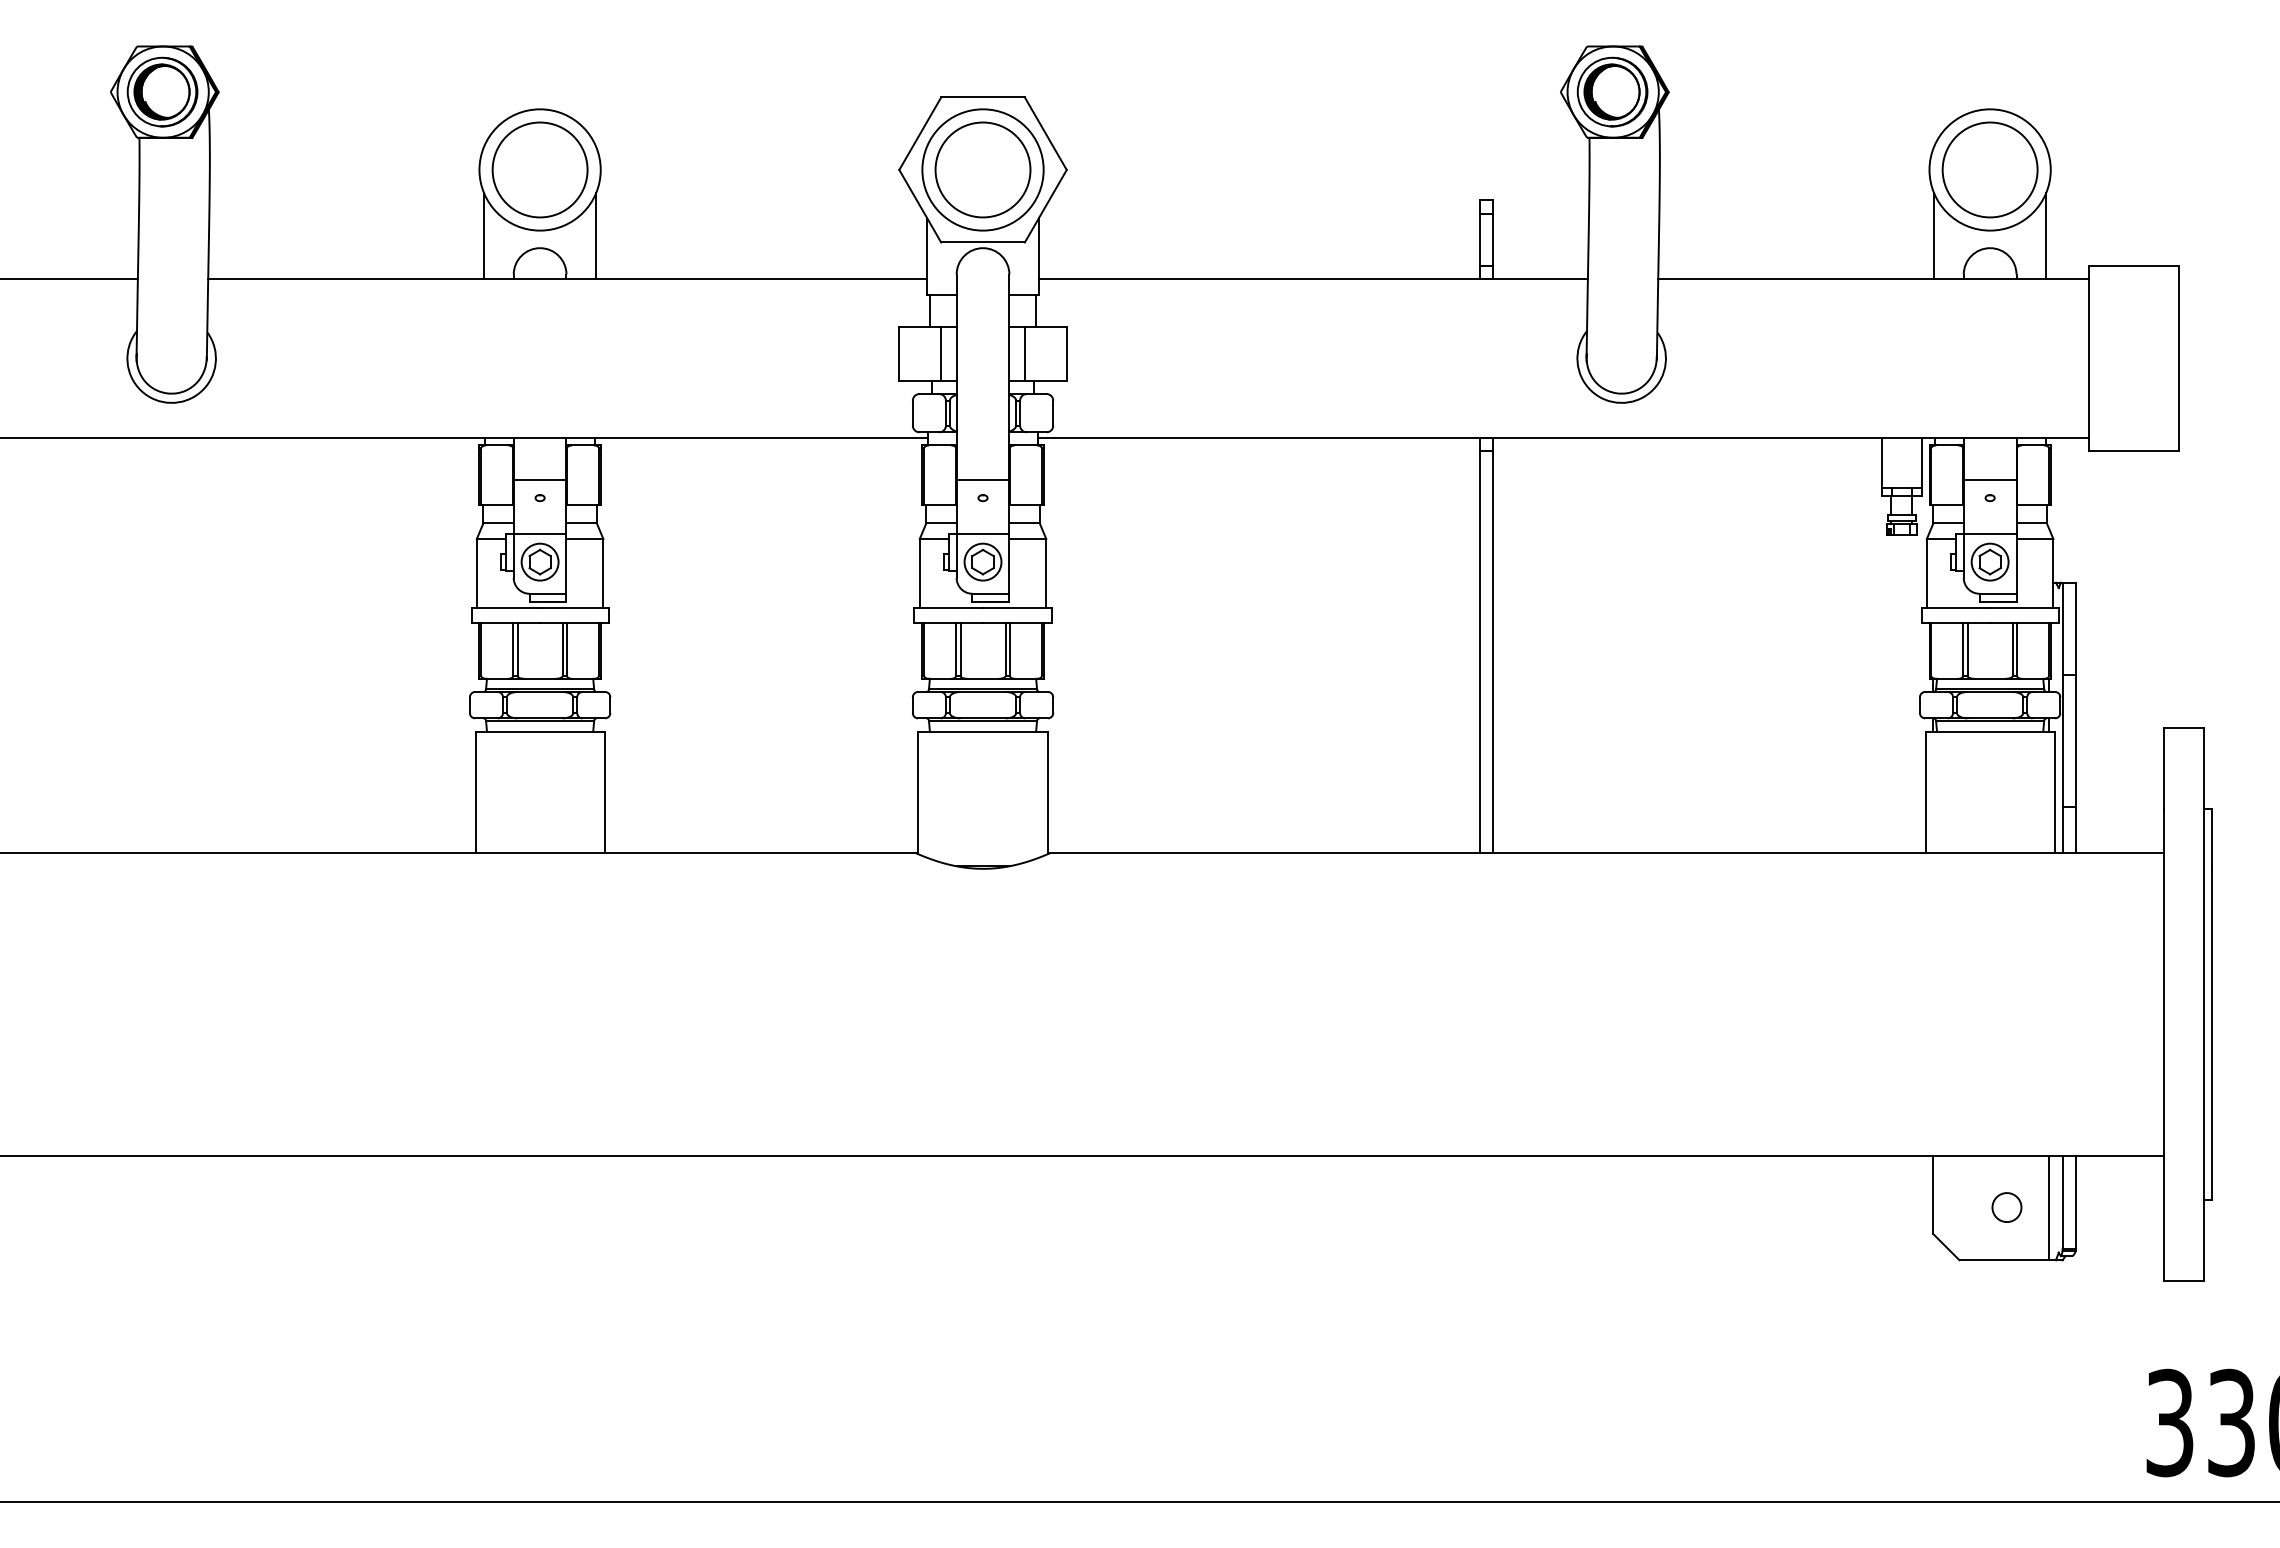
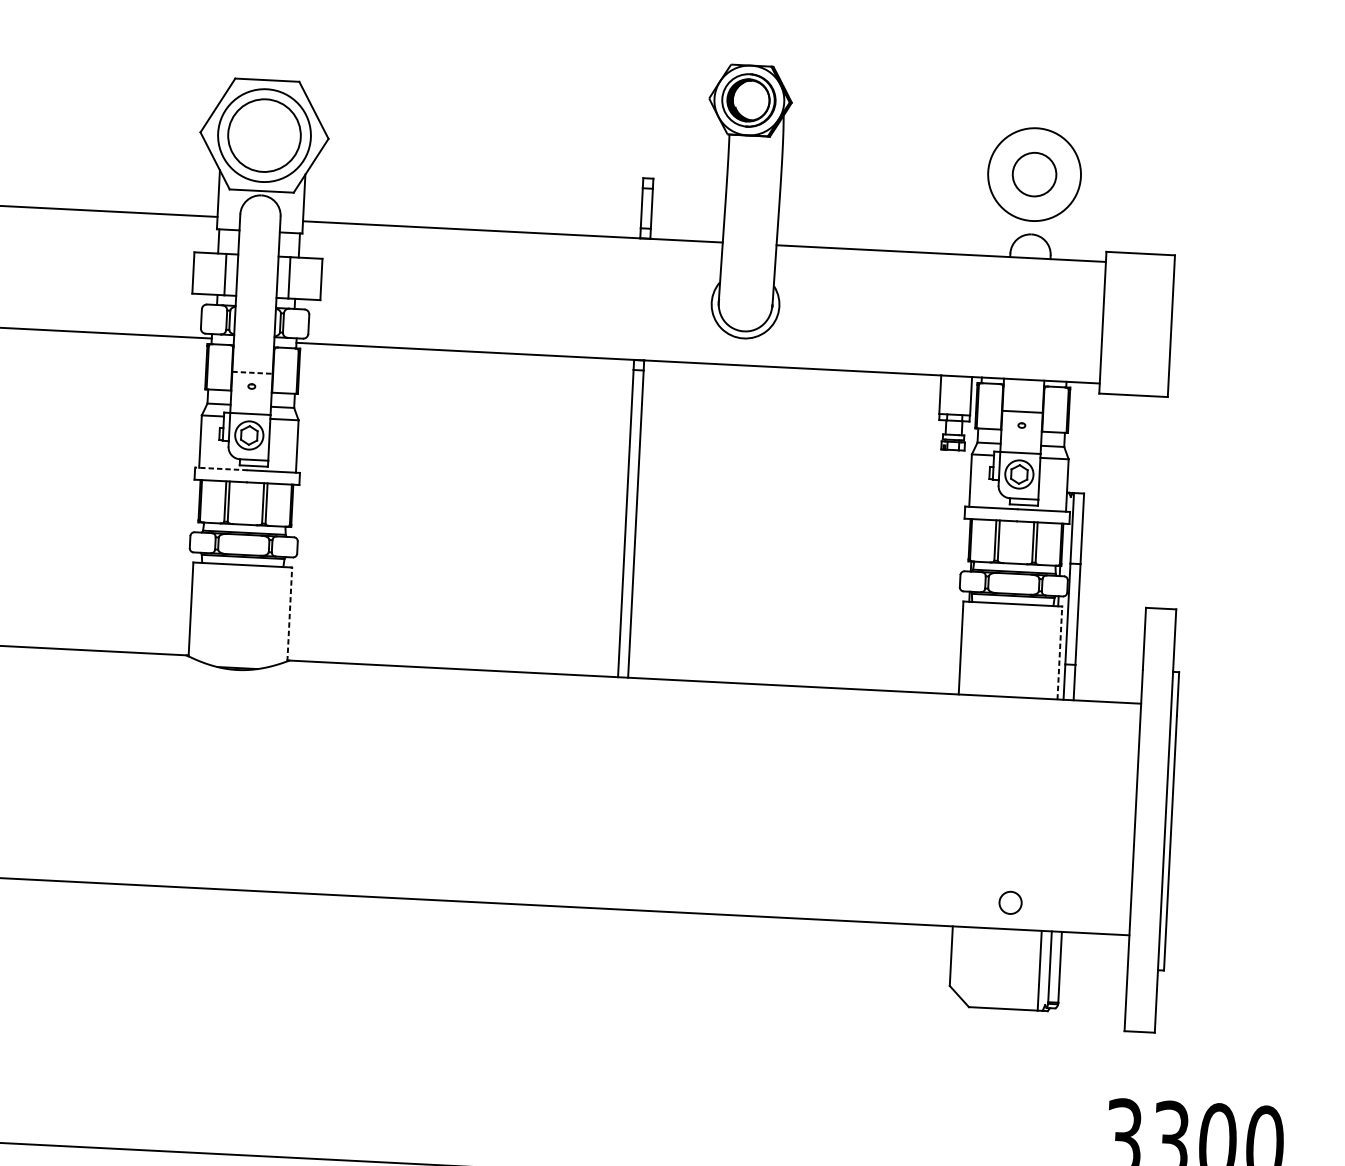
circle: (1989, 169) -> (1034, 174), size x0.6
line: (1934, 236) -> (989, 223), removed
line: (2046, 236) -> (1075, 227), removed
line: (983, 480) -> (252, 373), solid -> dashed
line: (948, 607) -> (221, 468), solid -> dashed
line: (1047, 792) -> (289, 614), solid -> dashed
line: (2054, 792) -> (1059, 653), solid -> dashed
circle: (2006, 1207) -> (1010, 902), moved

